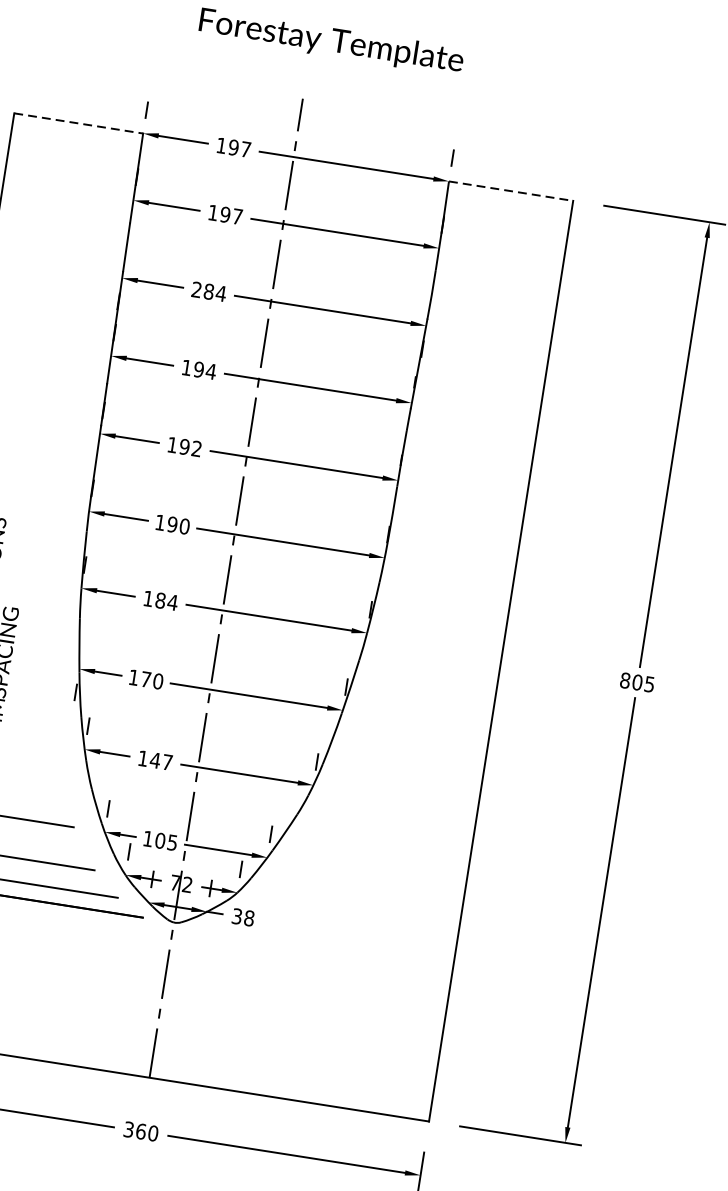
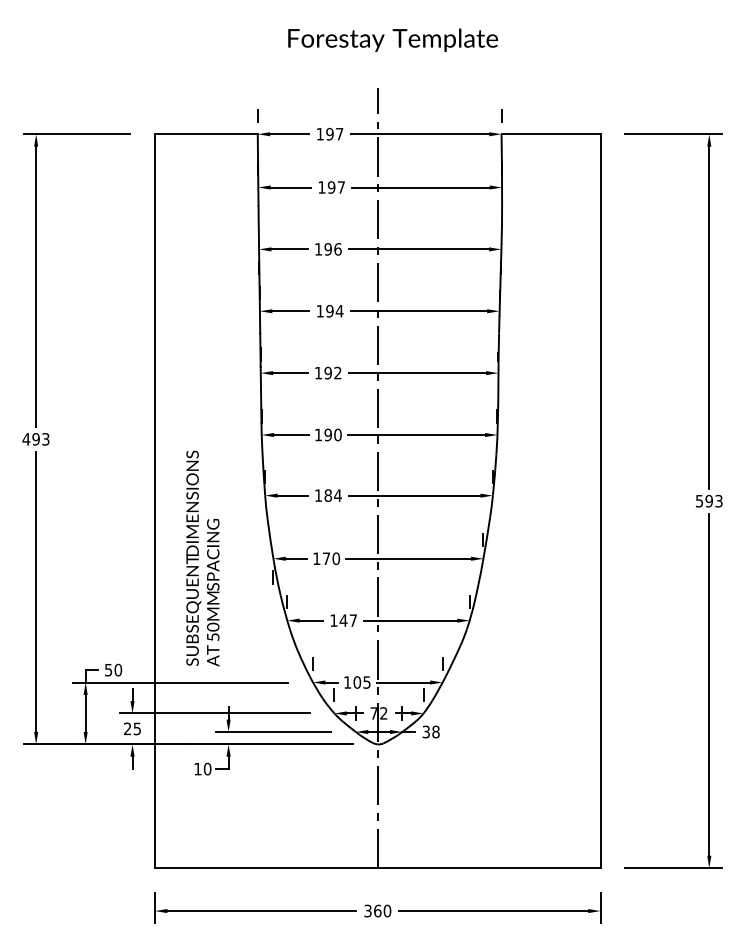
line: (78, 123) -> (206, 134), dashed -> solid
line: (511, 191) -> (551, 134), dashed -> solid
text: (208, 291) -> (327, 249), 284 -> 196
text: (636, 681) -> (708, 500), 805 -> 593

